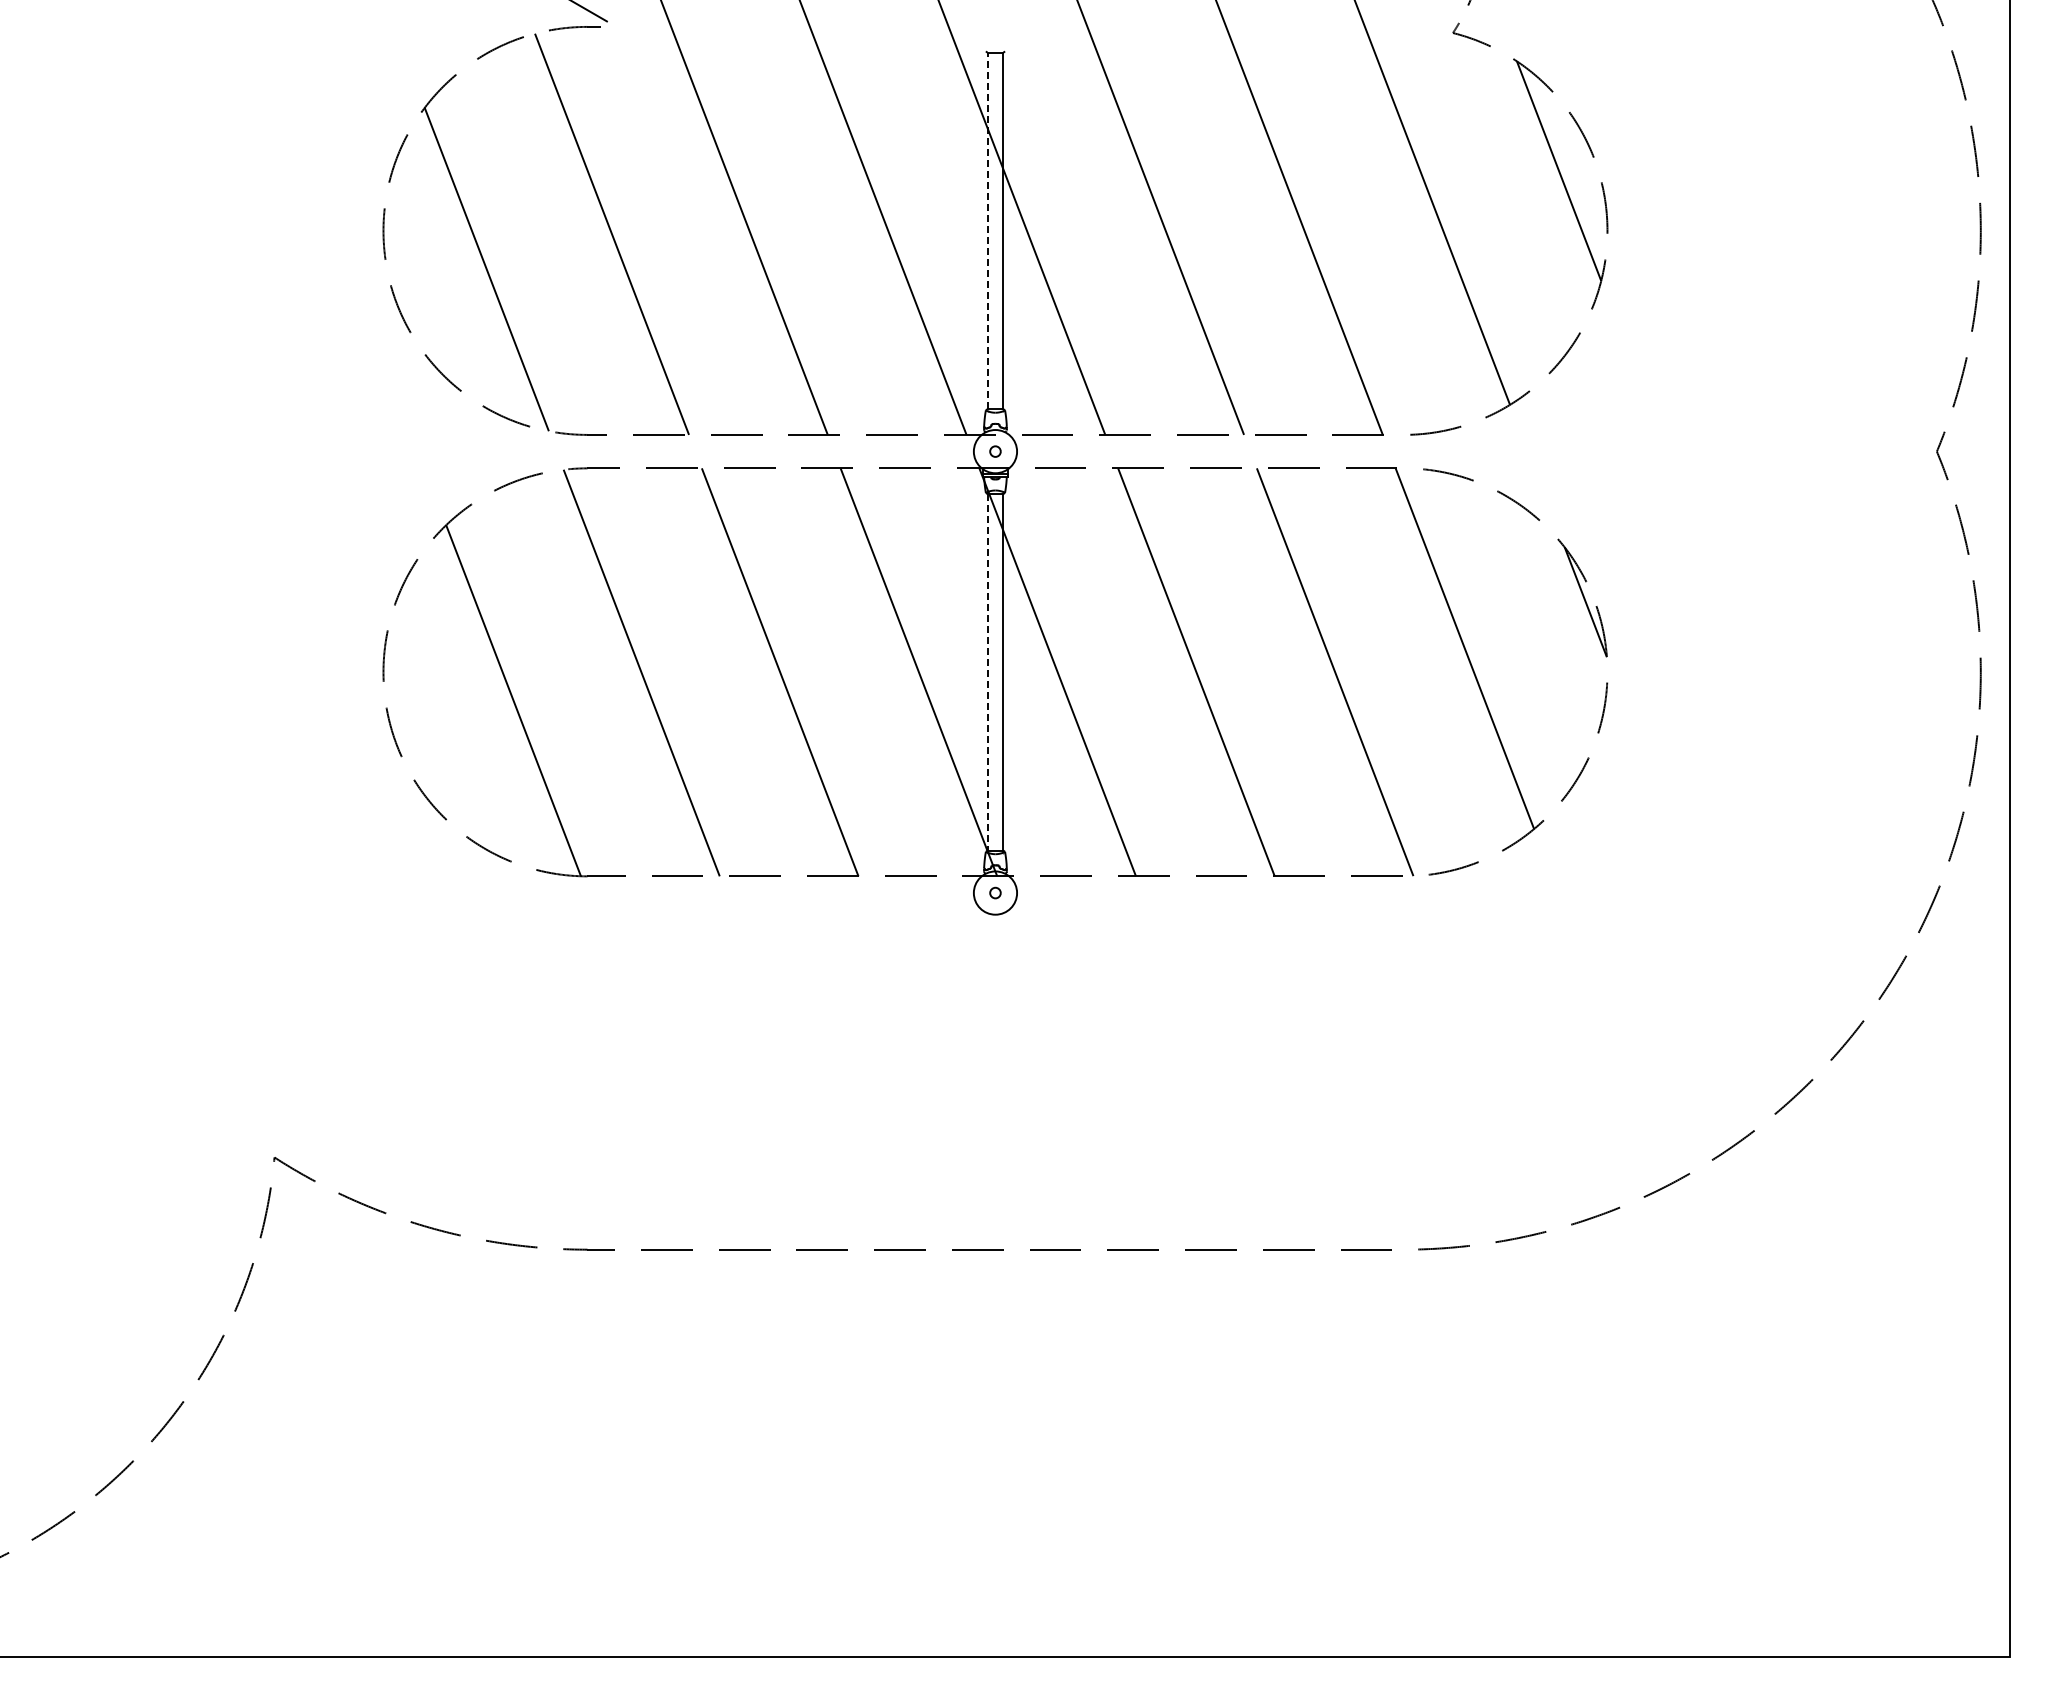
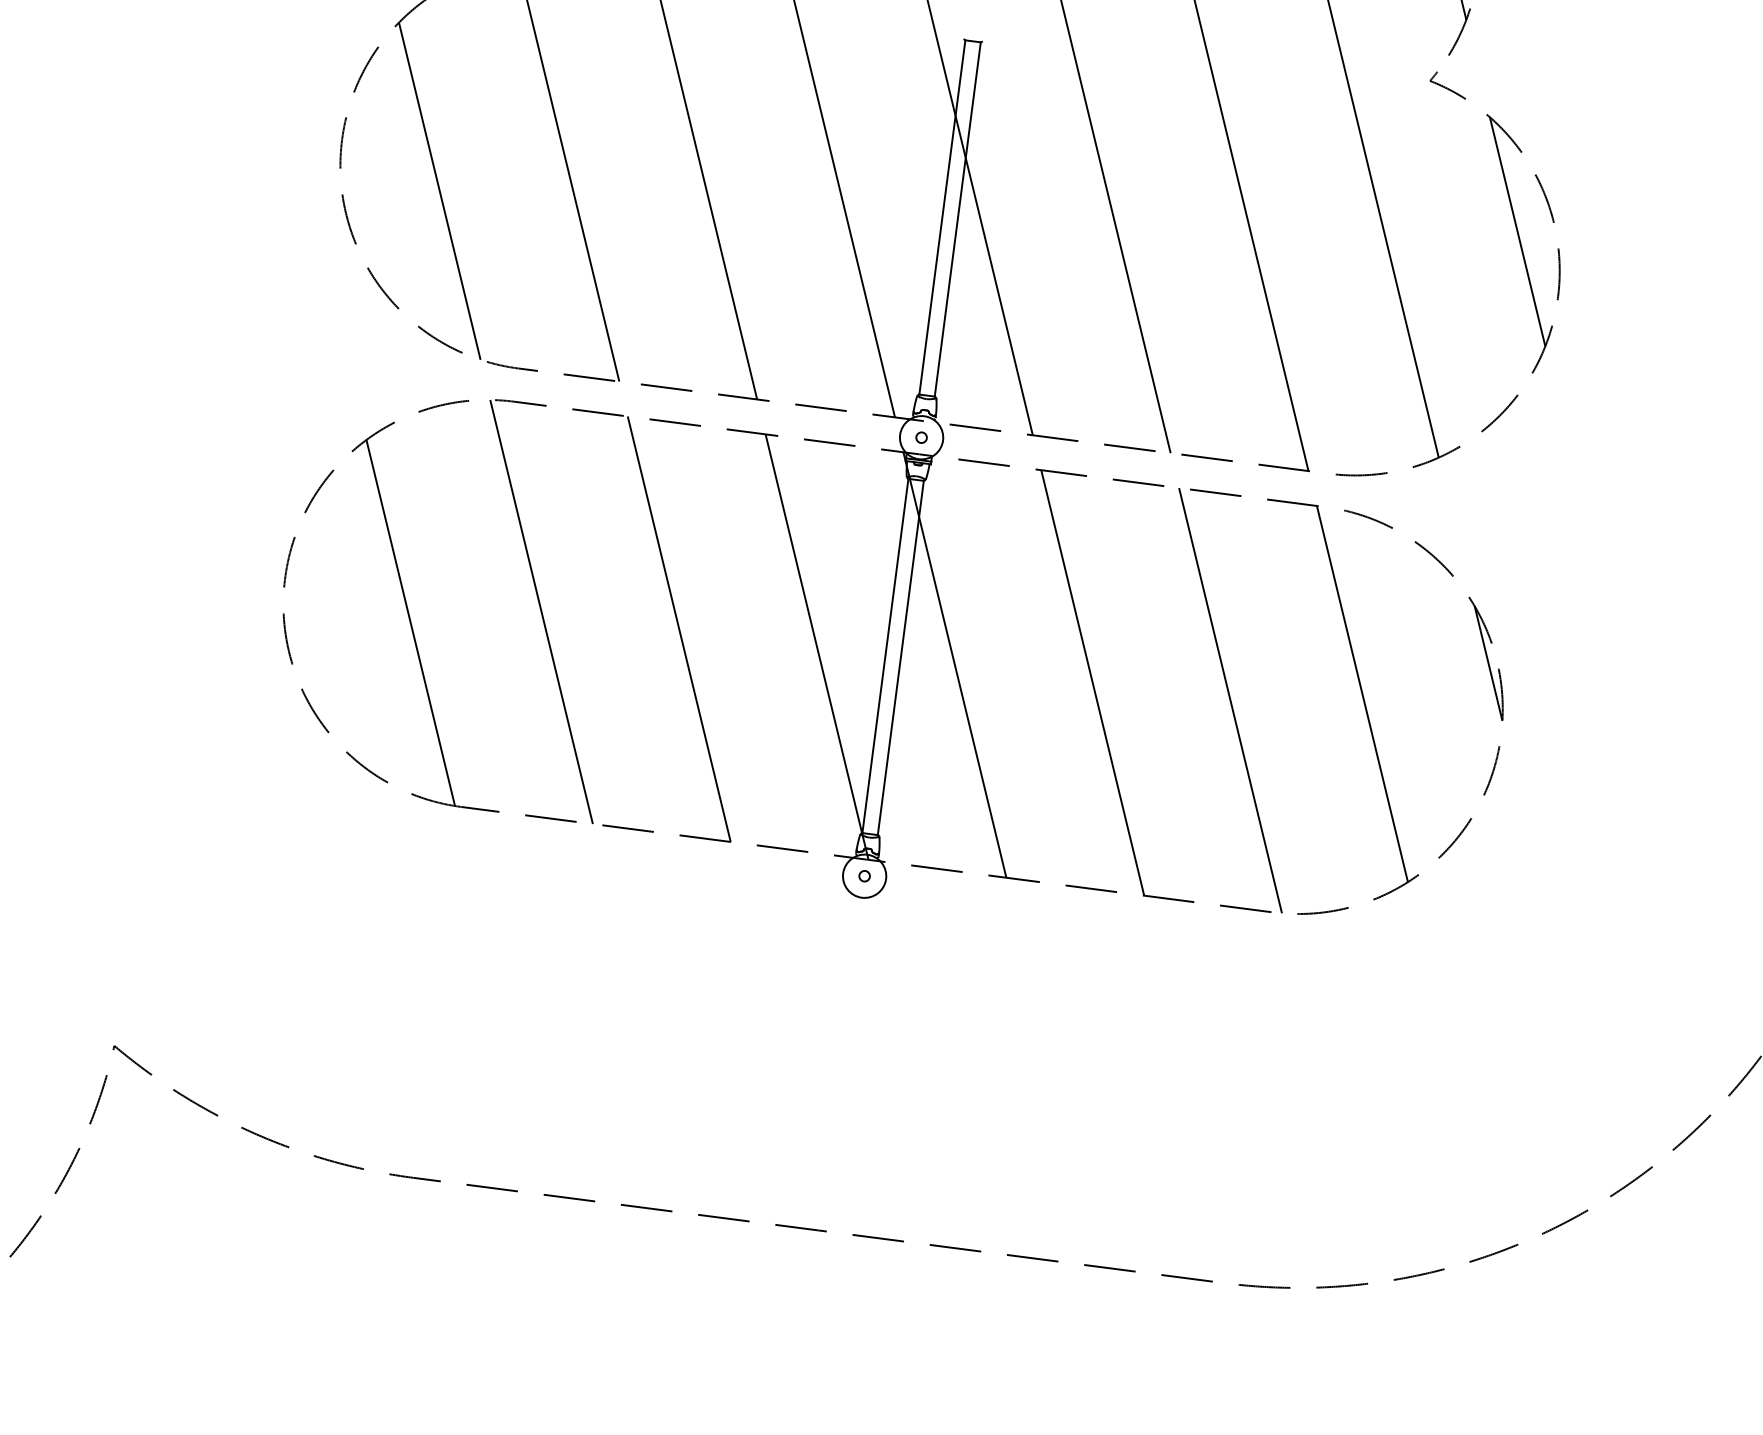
line: (987, 230) -> (942, 217), dashed -> solid
line: (987, 672) -> (885, 656), dashed -> solid

